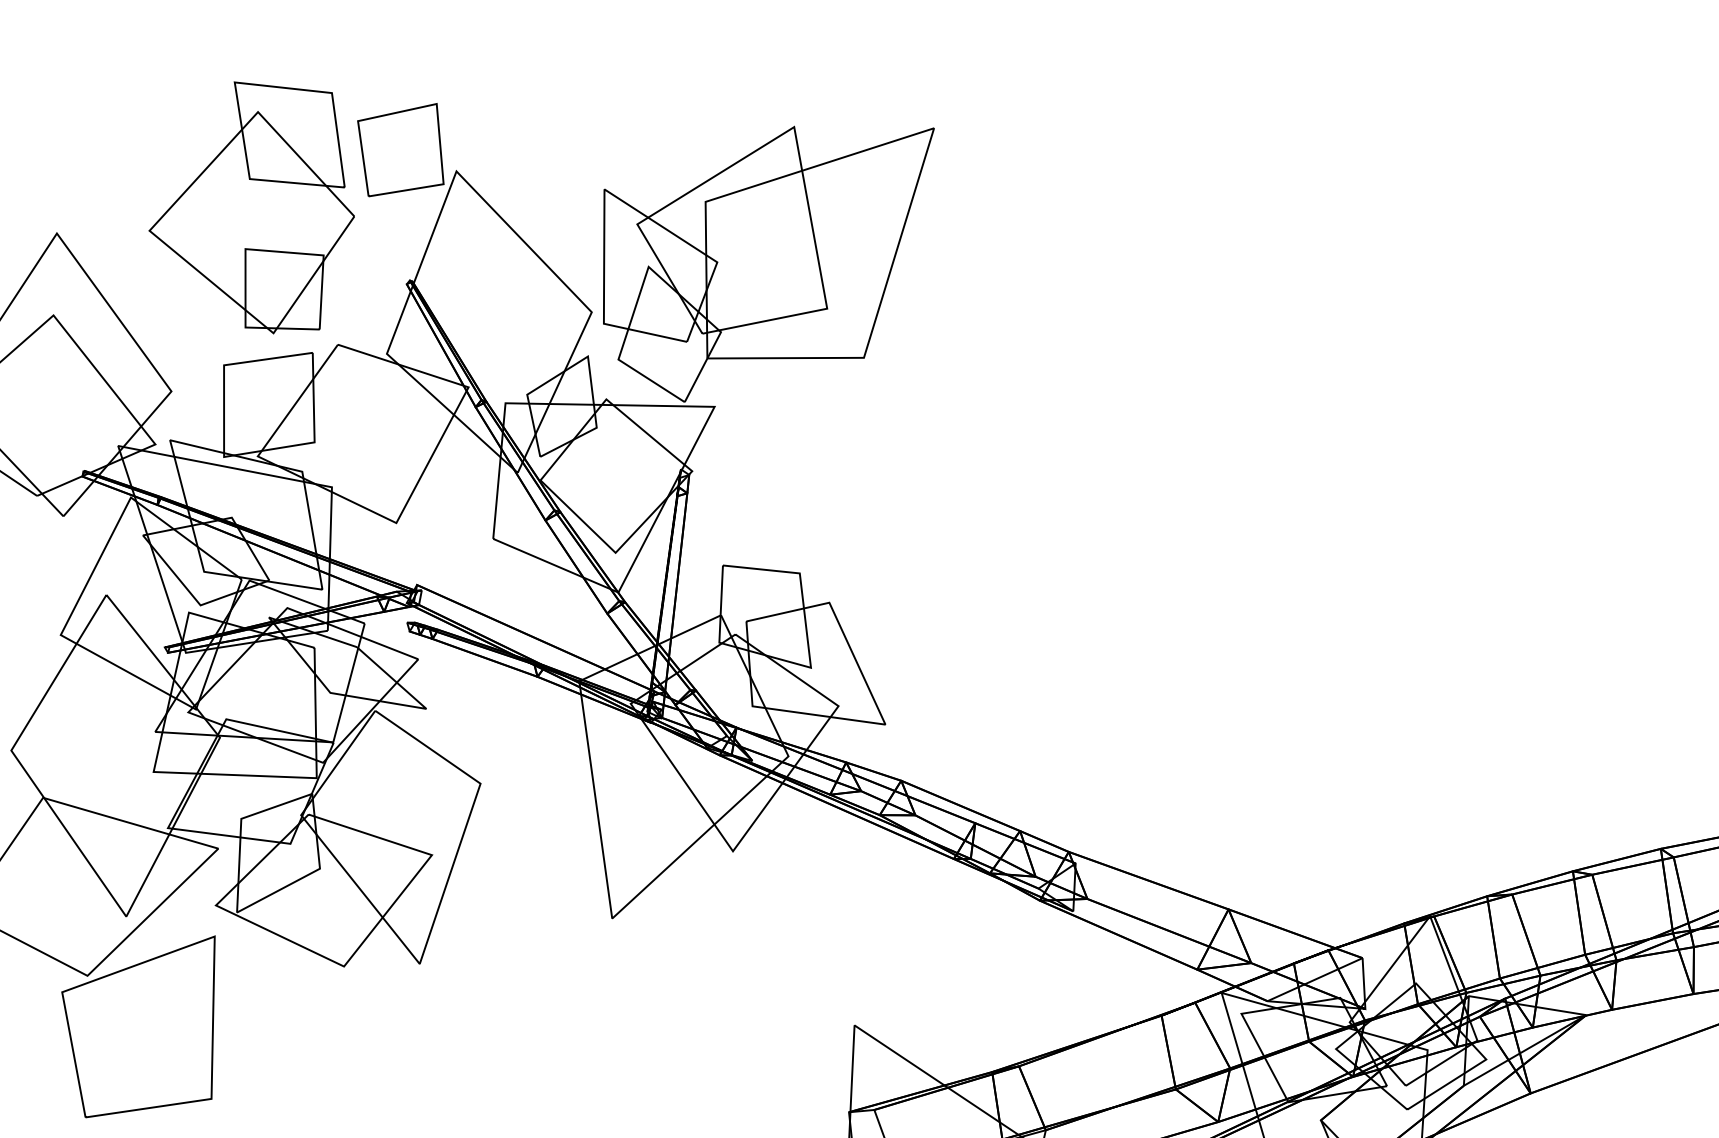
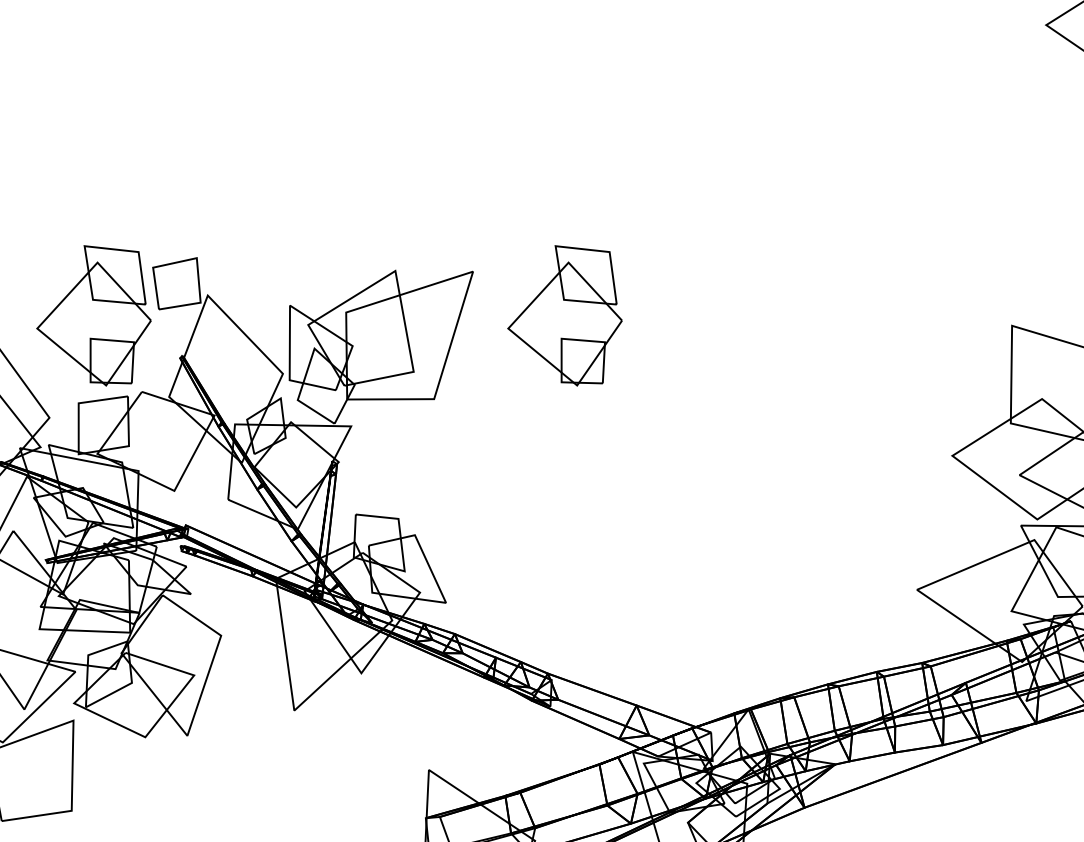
part: (1098, 207) -> (564, 315), added

